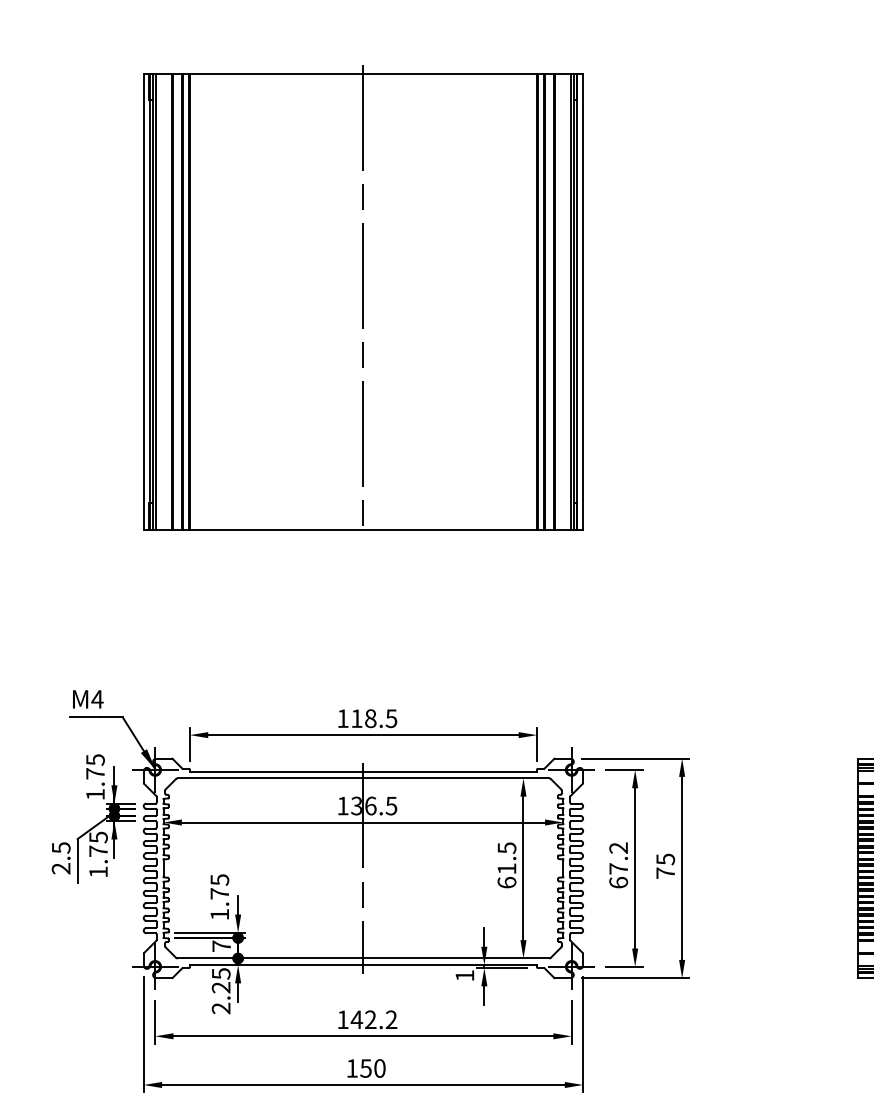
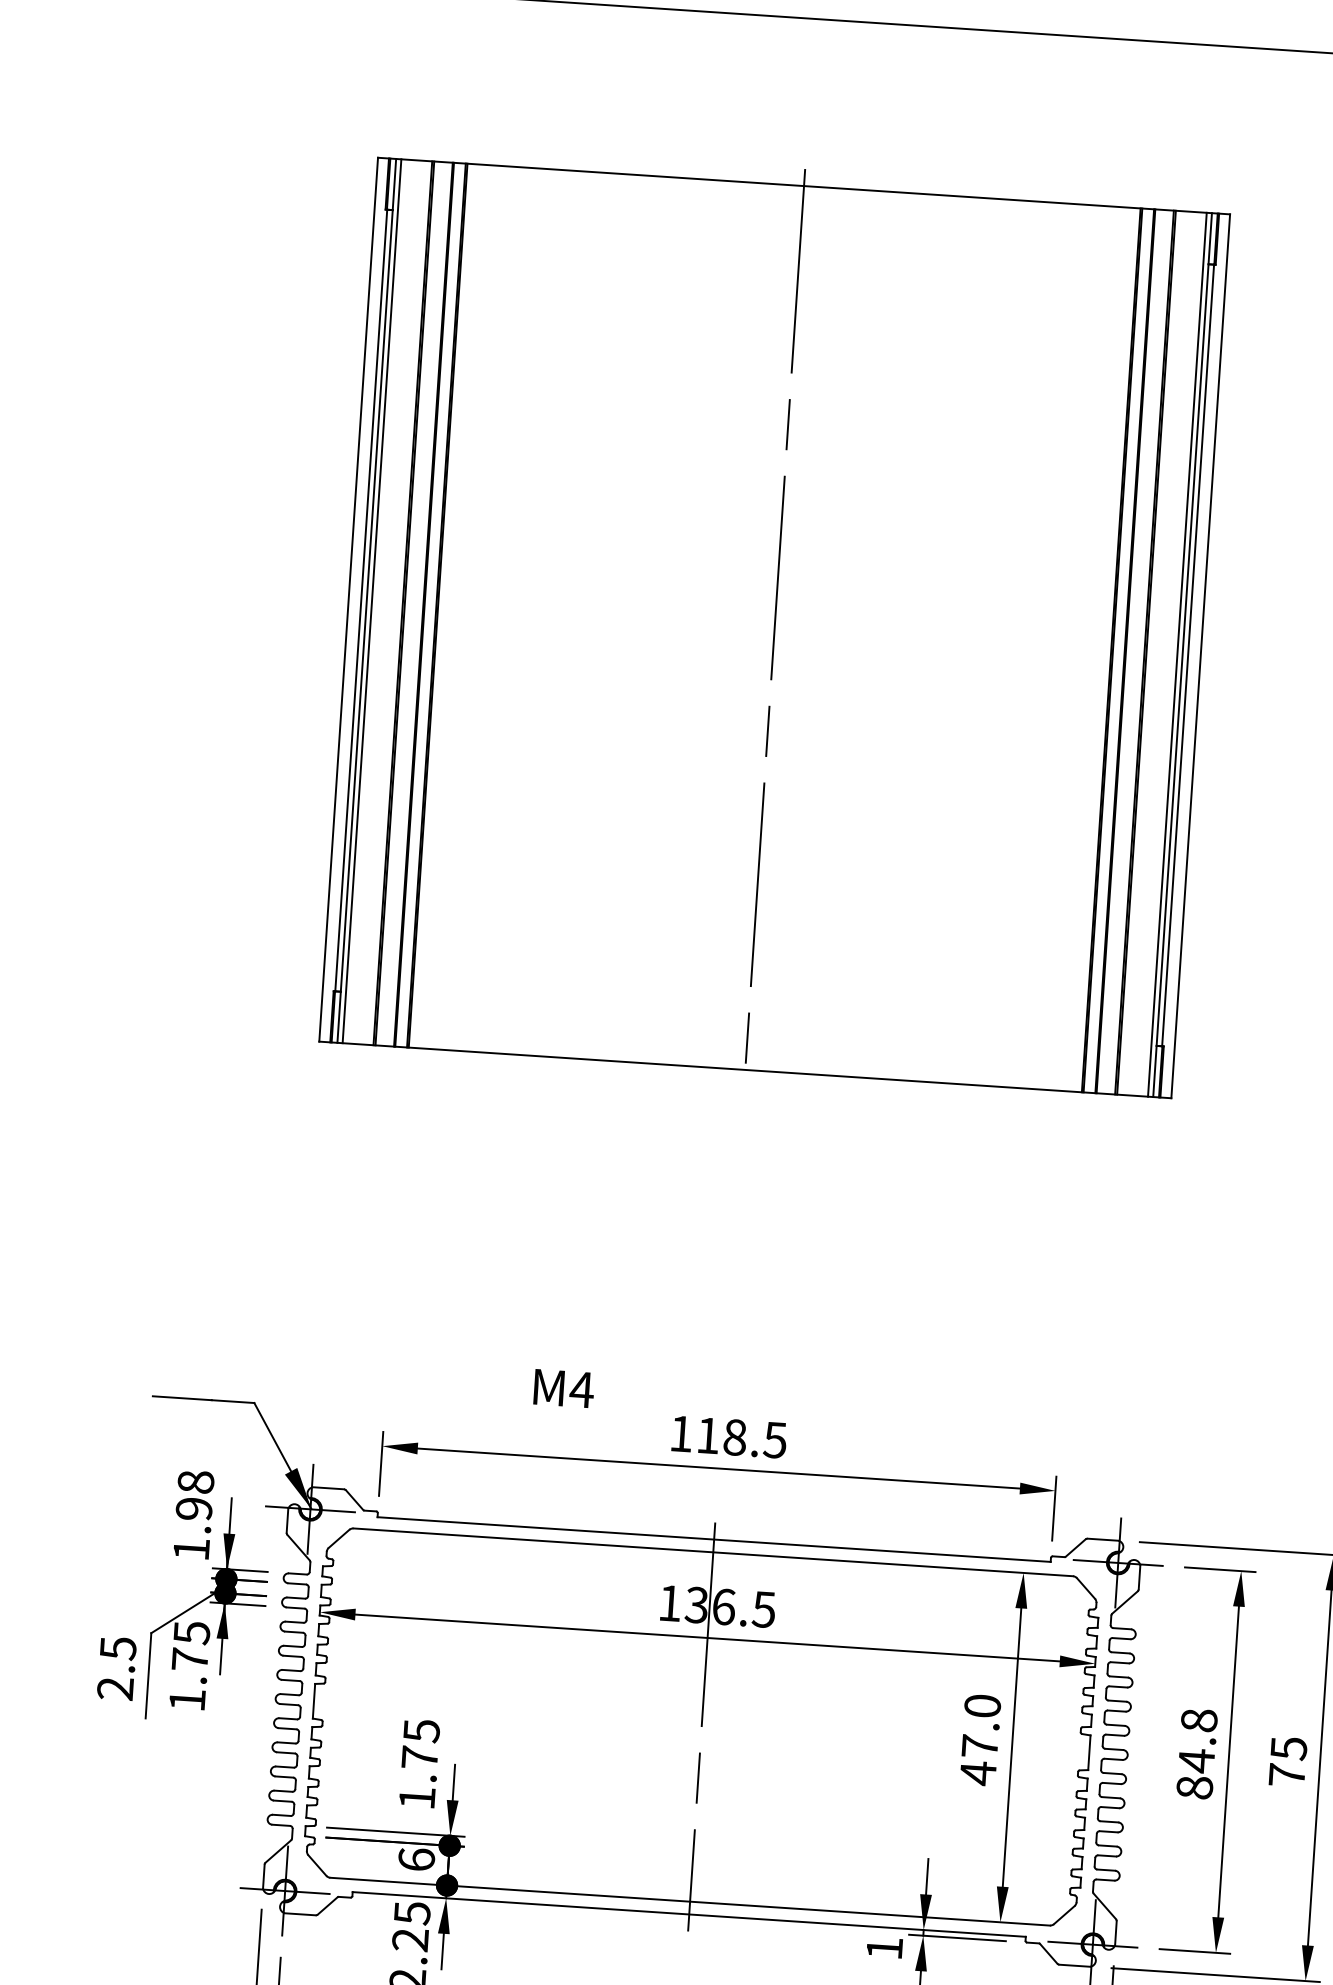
text: (88, 699) -> (564, 1388), moved
text: (95, 766) -> (195, 1494), 1.75 -> 1.98
text: (506, 865) -> (979, 1739), 61.5 -> 47.0
text: (618, 865) -> (1196, 1754), 67.2 -> 84.8
text: (221, 945) -> (416, 1858), 7 -> 6

